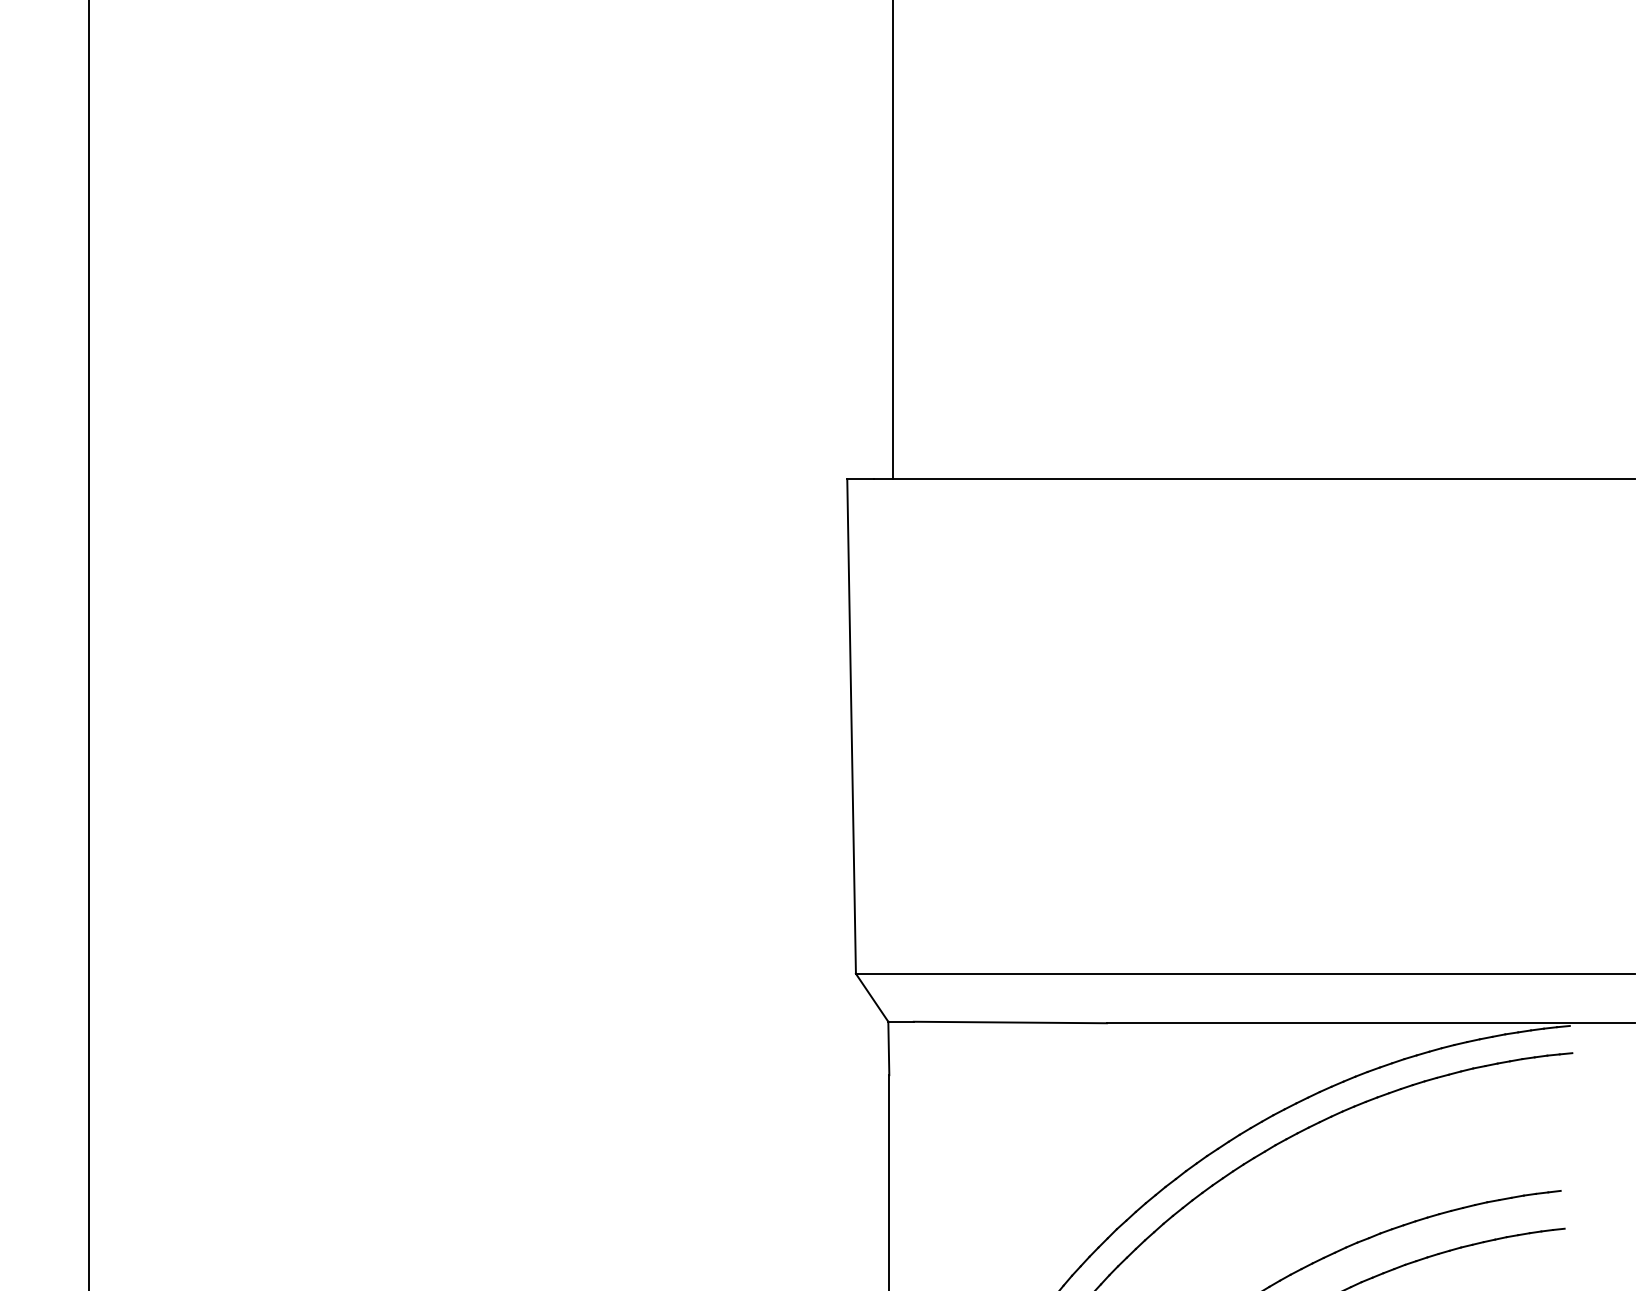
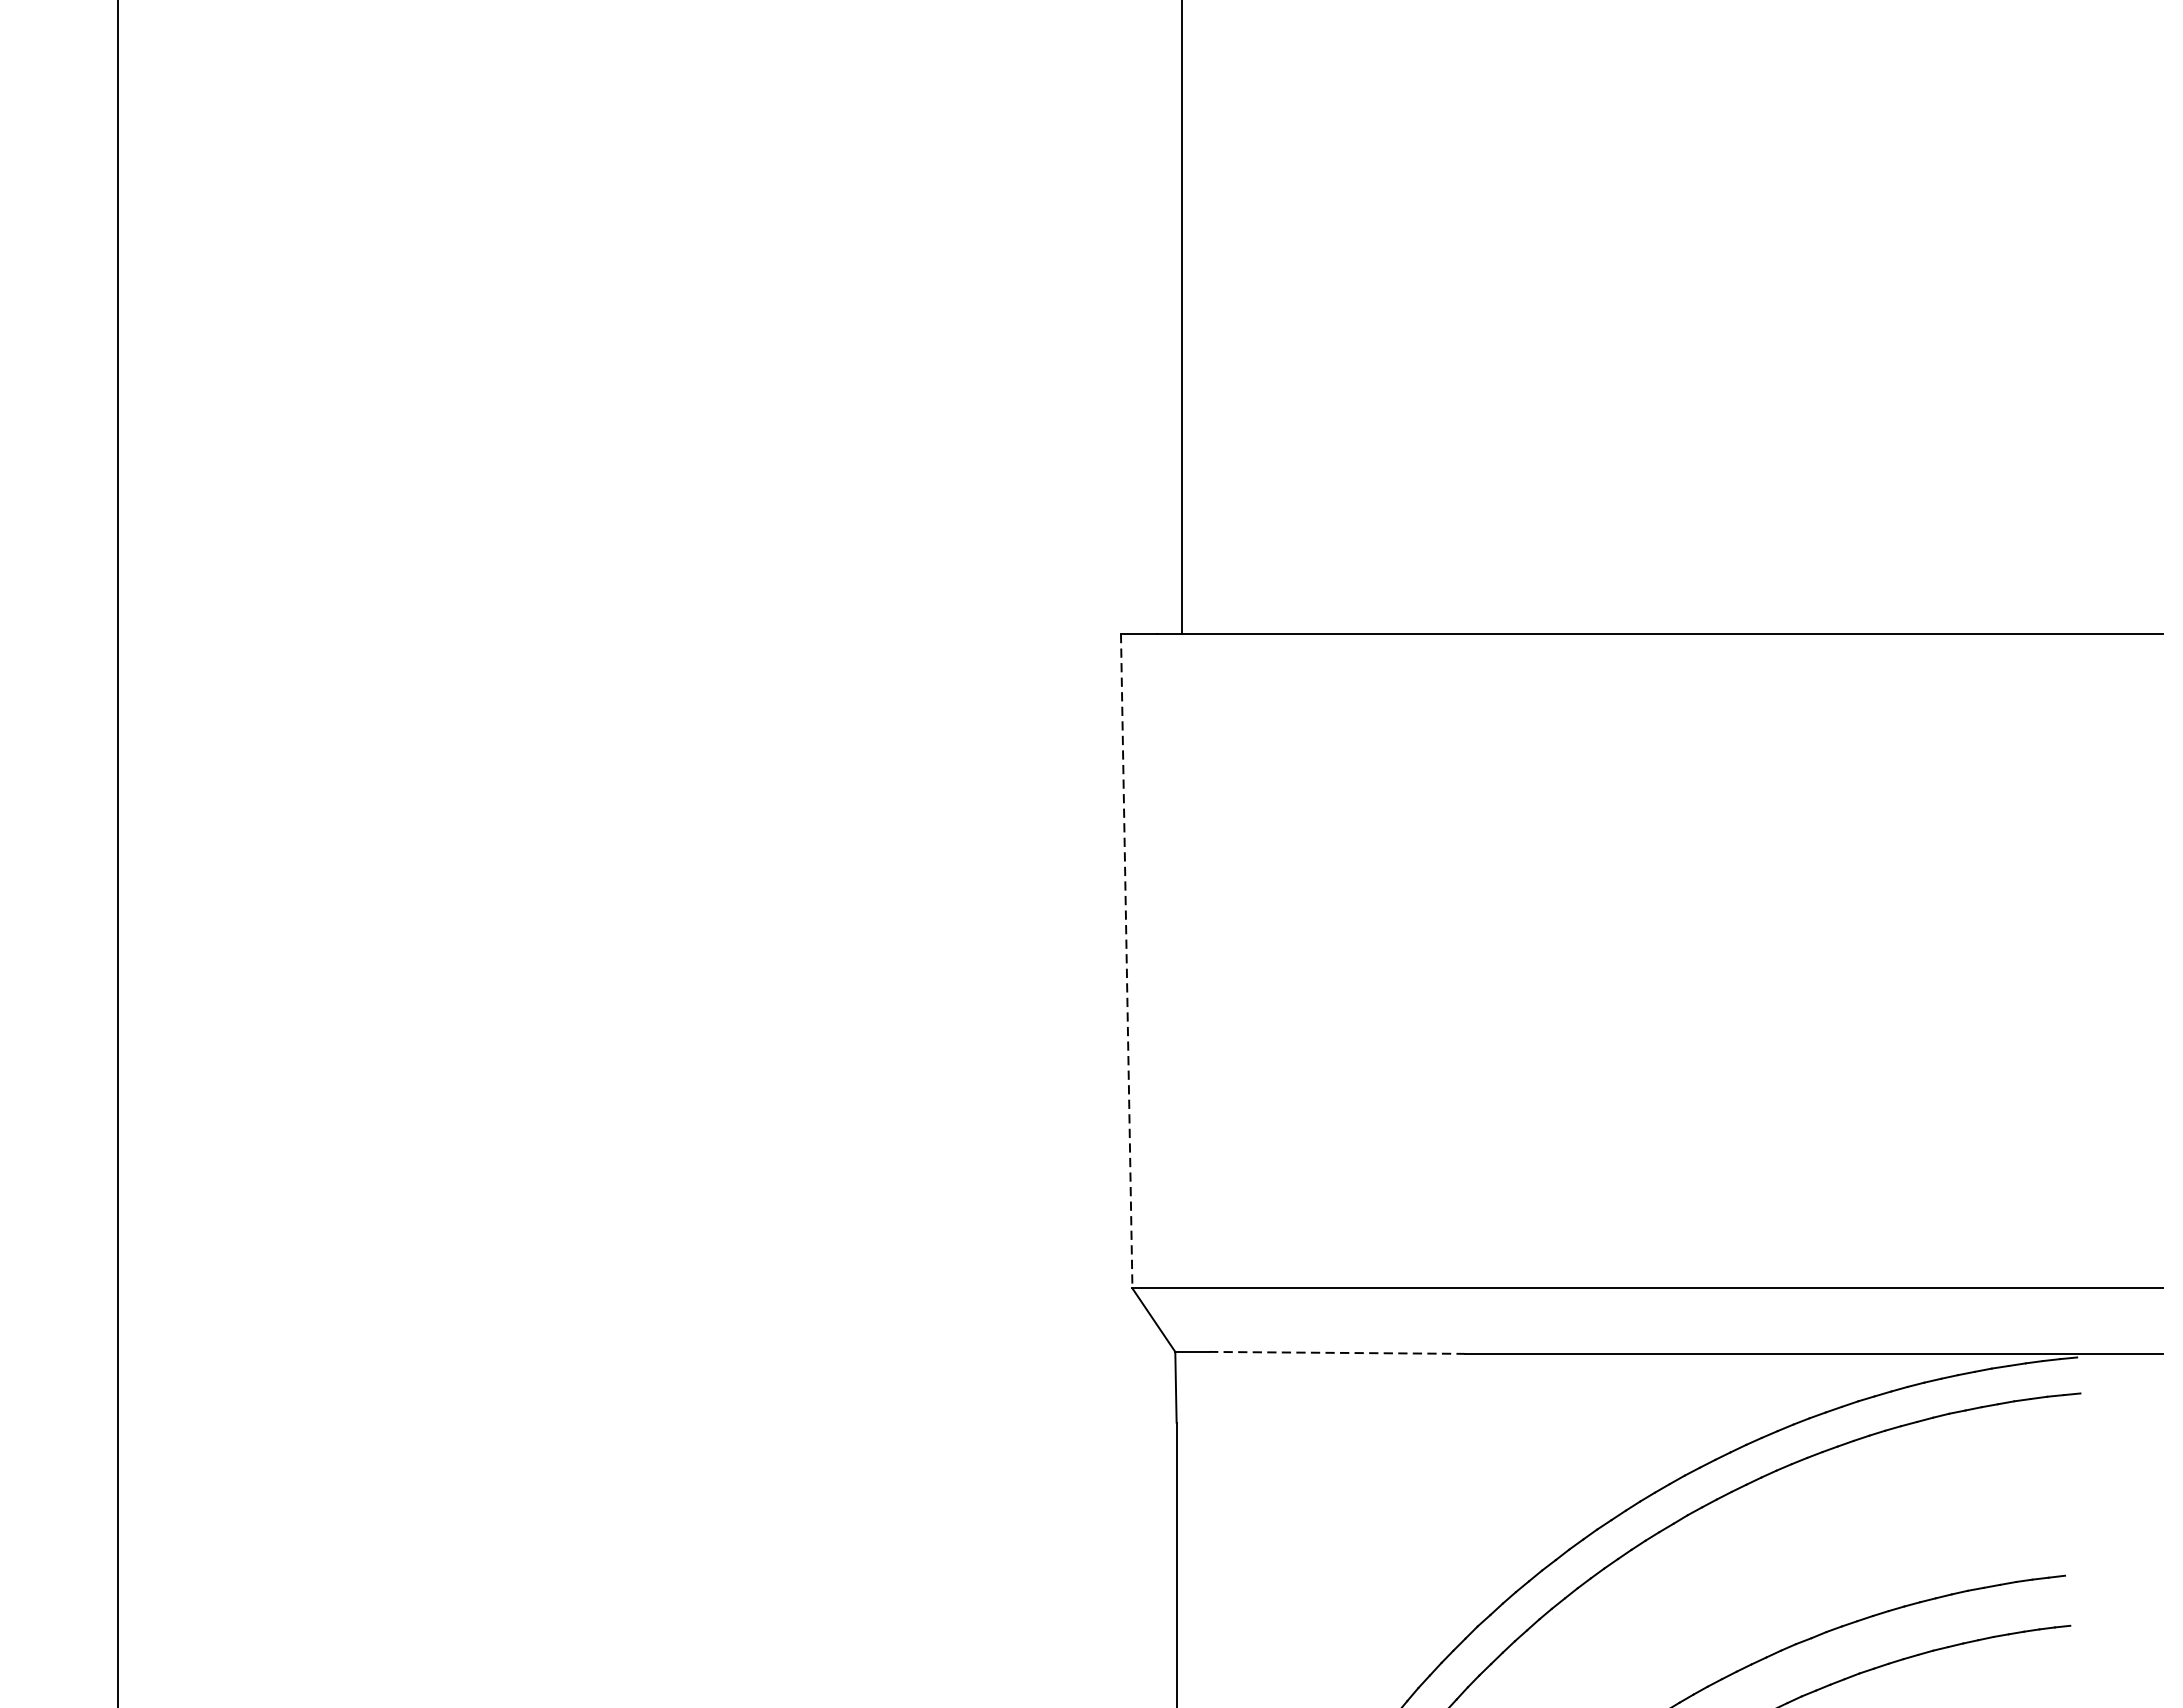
line: (851, 727) -> (1126, 962), solid -> dashed
line: (1010, 1022) -> (1336, 1352), solid -> dashed

